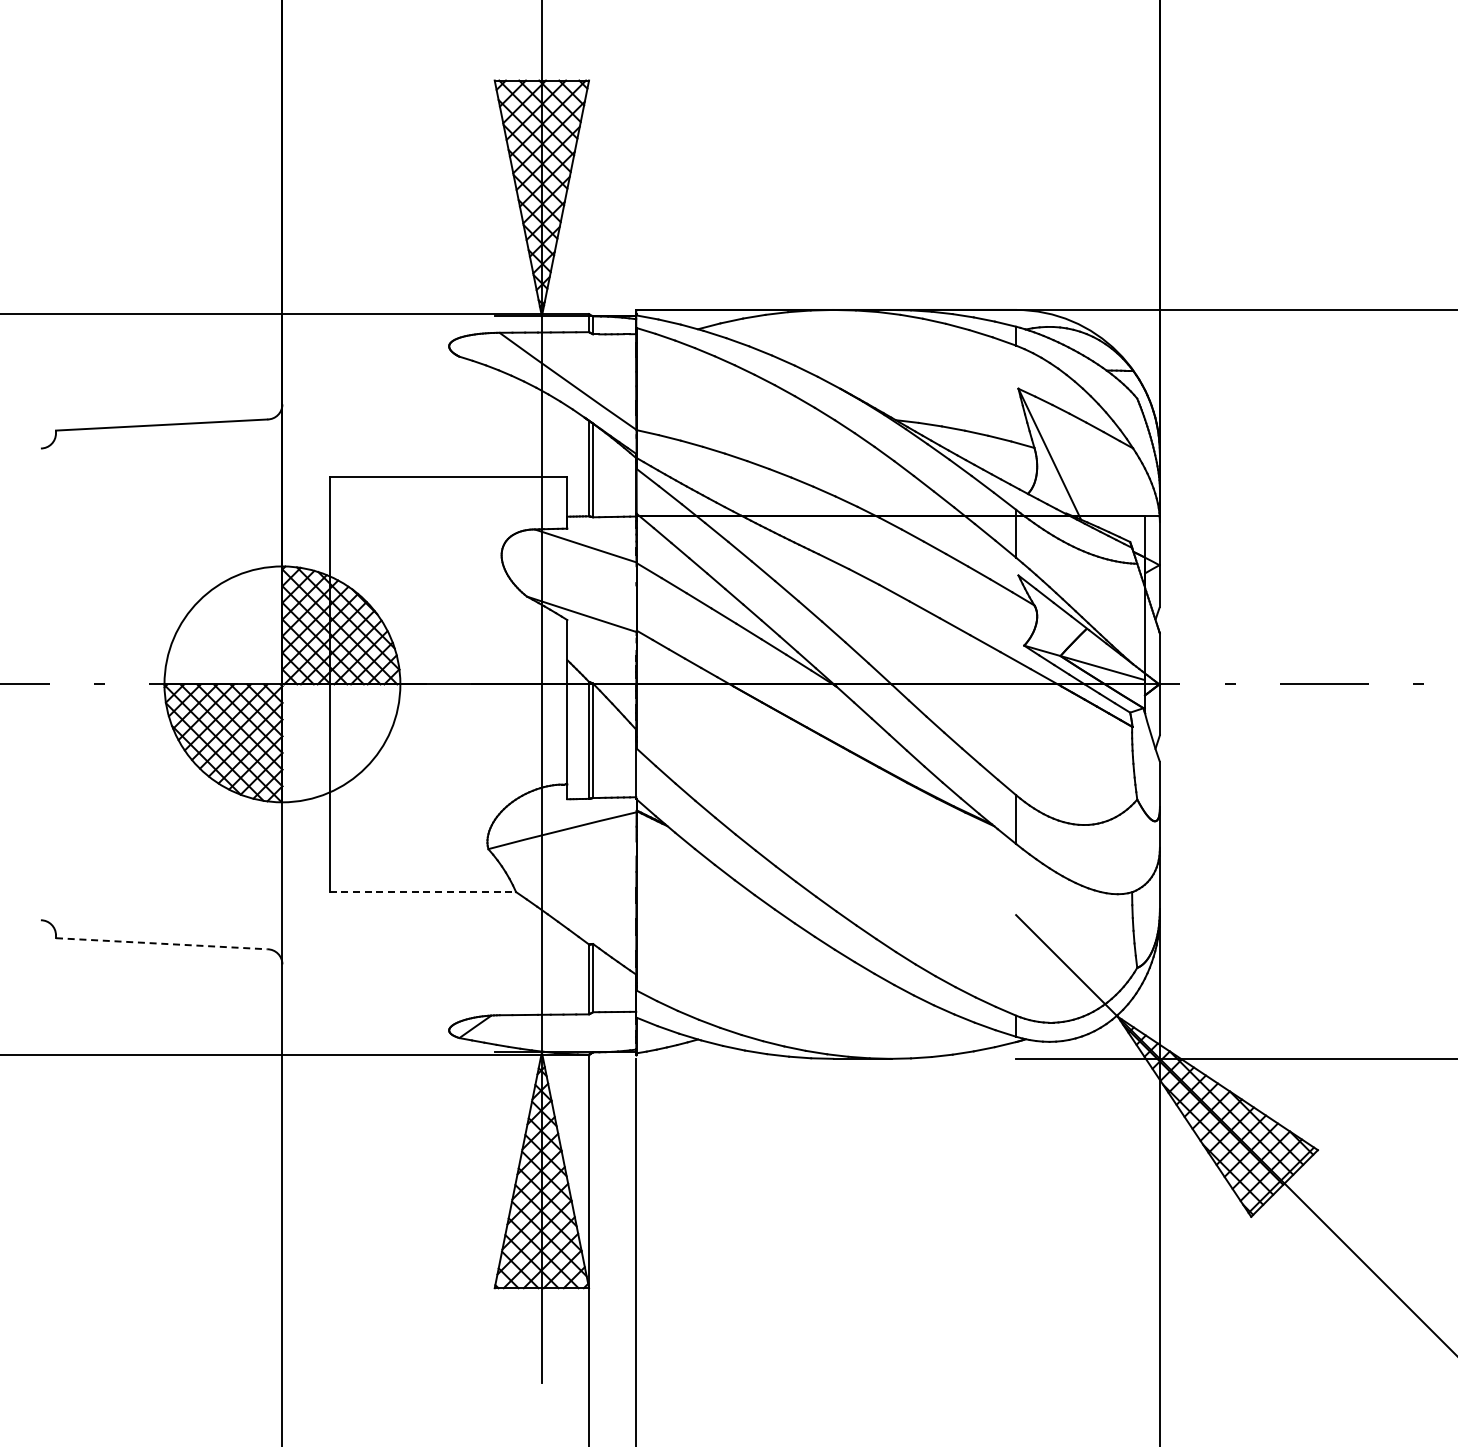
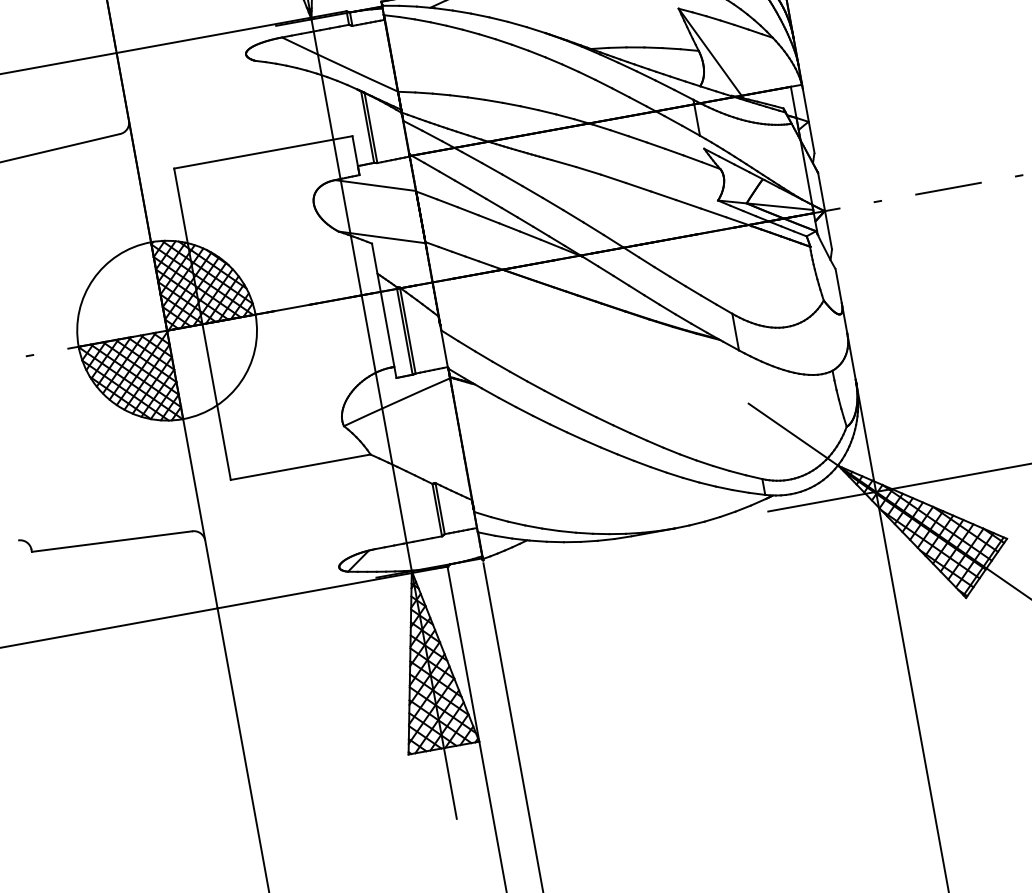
line: (423, 892) -> (301, 467), dashed -> solid
line: (161, 943) -> (111, 541), dashed -> solid

